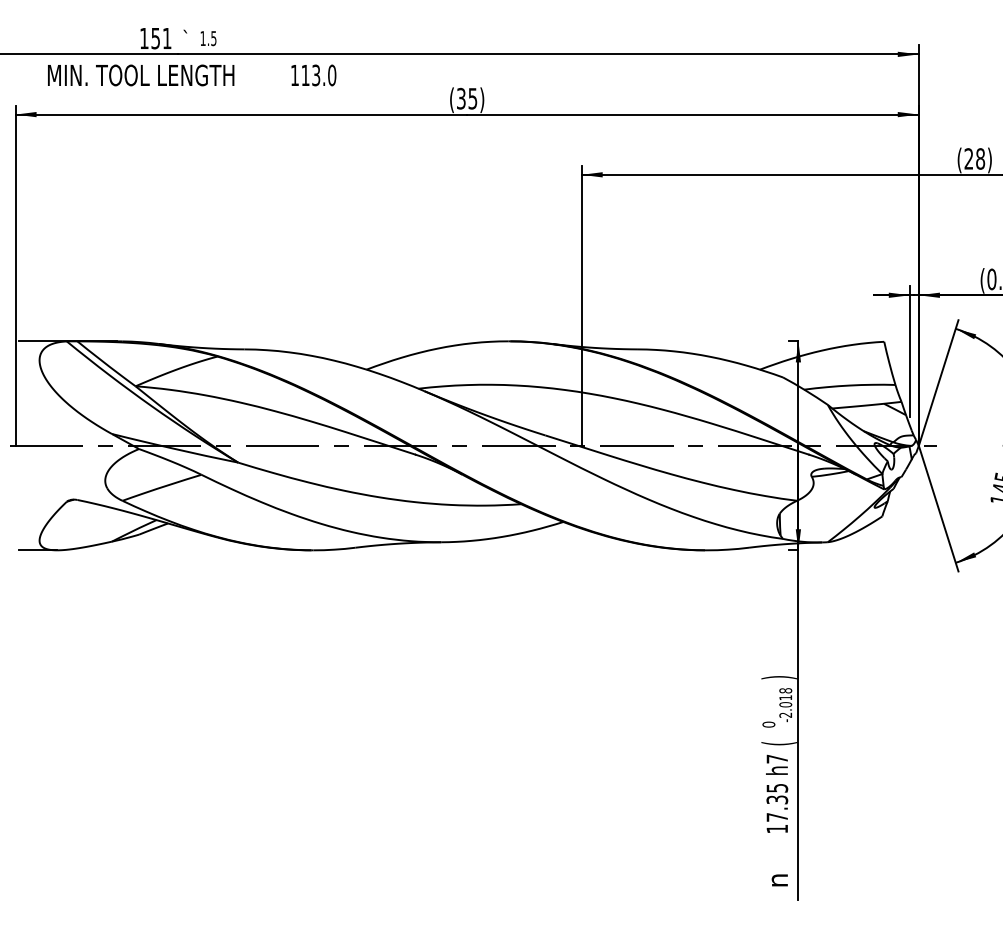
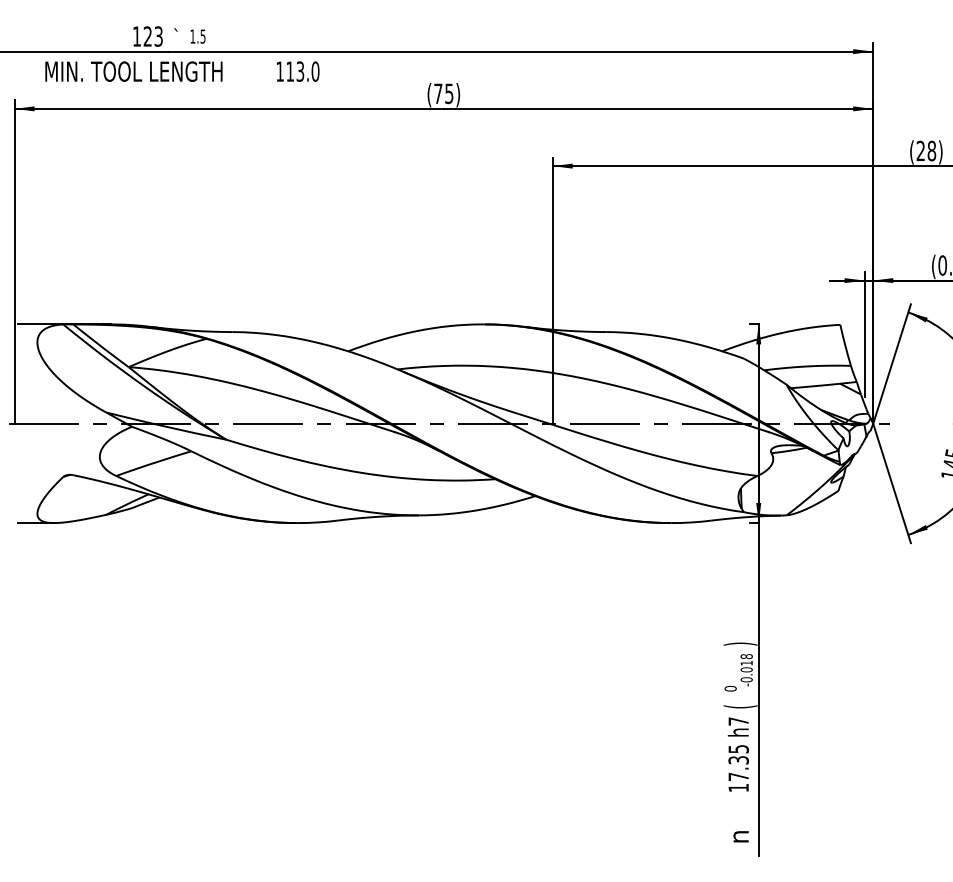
text: (160, 38) -> (152, 36), 151 -> 123
text: (461, 98) -> (438, 93), (35) -> (75)
text: (785, 714) -> (746, 679), -2.018 -> -0.018

